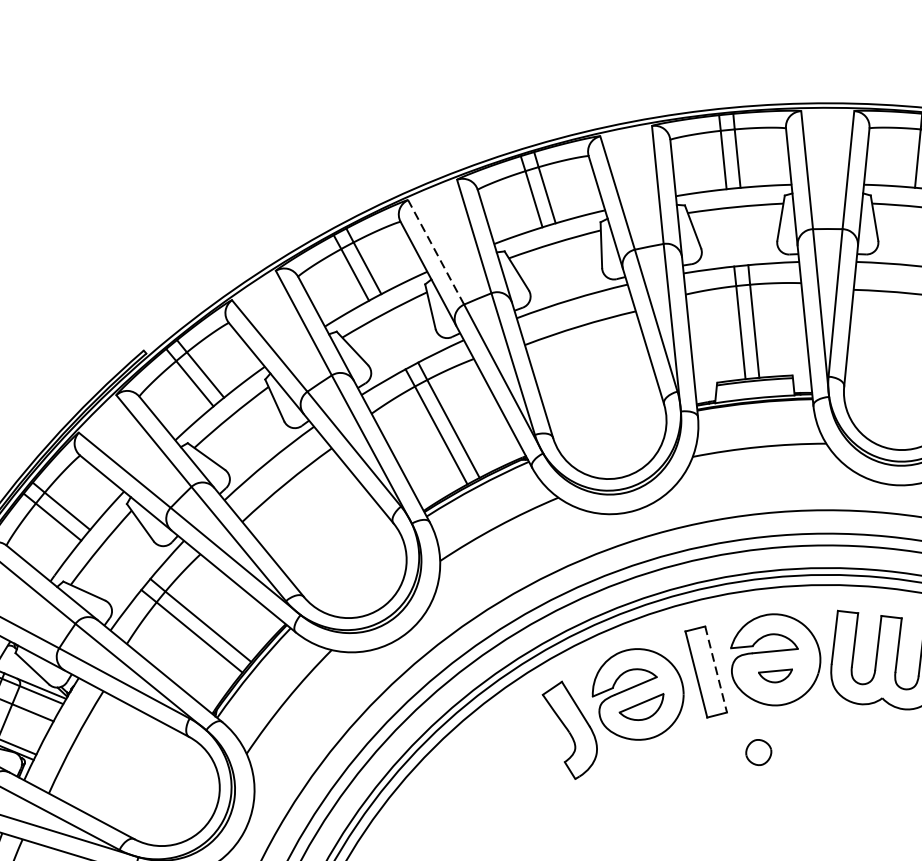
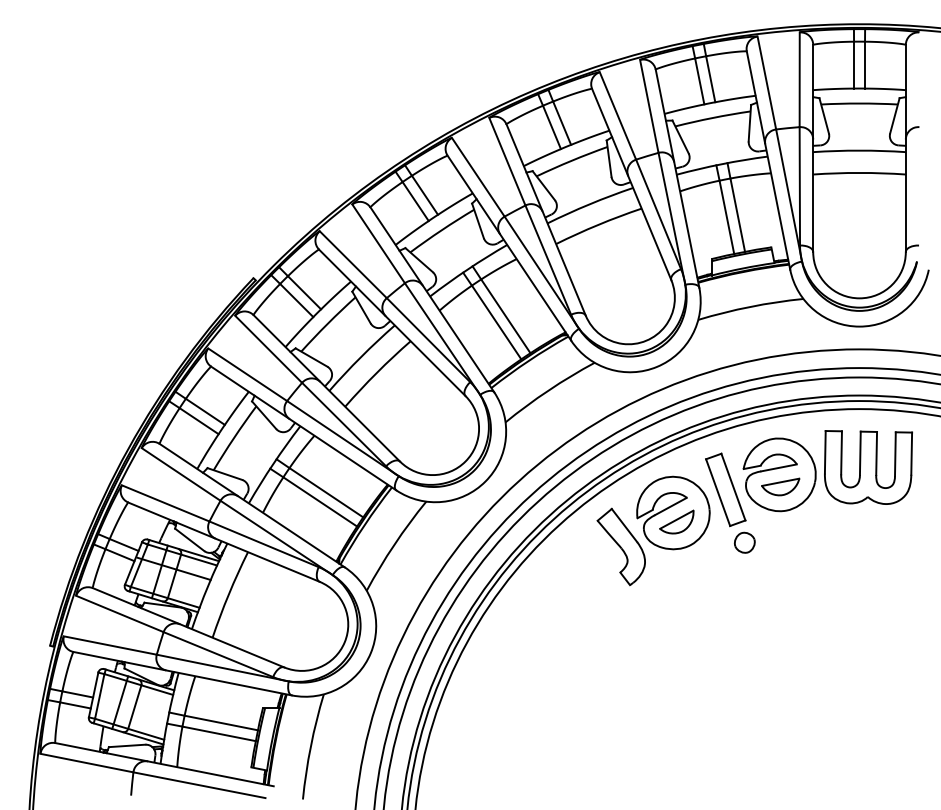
line: (436, 251) -> (478, 176), dashed -> solid
line: (716, 669) -> (733, 487), dashed -> solid
part: (774, 674) -> (780, 486), size x1.43
part: (758, 752) -> (744, 542), moved

